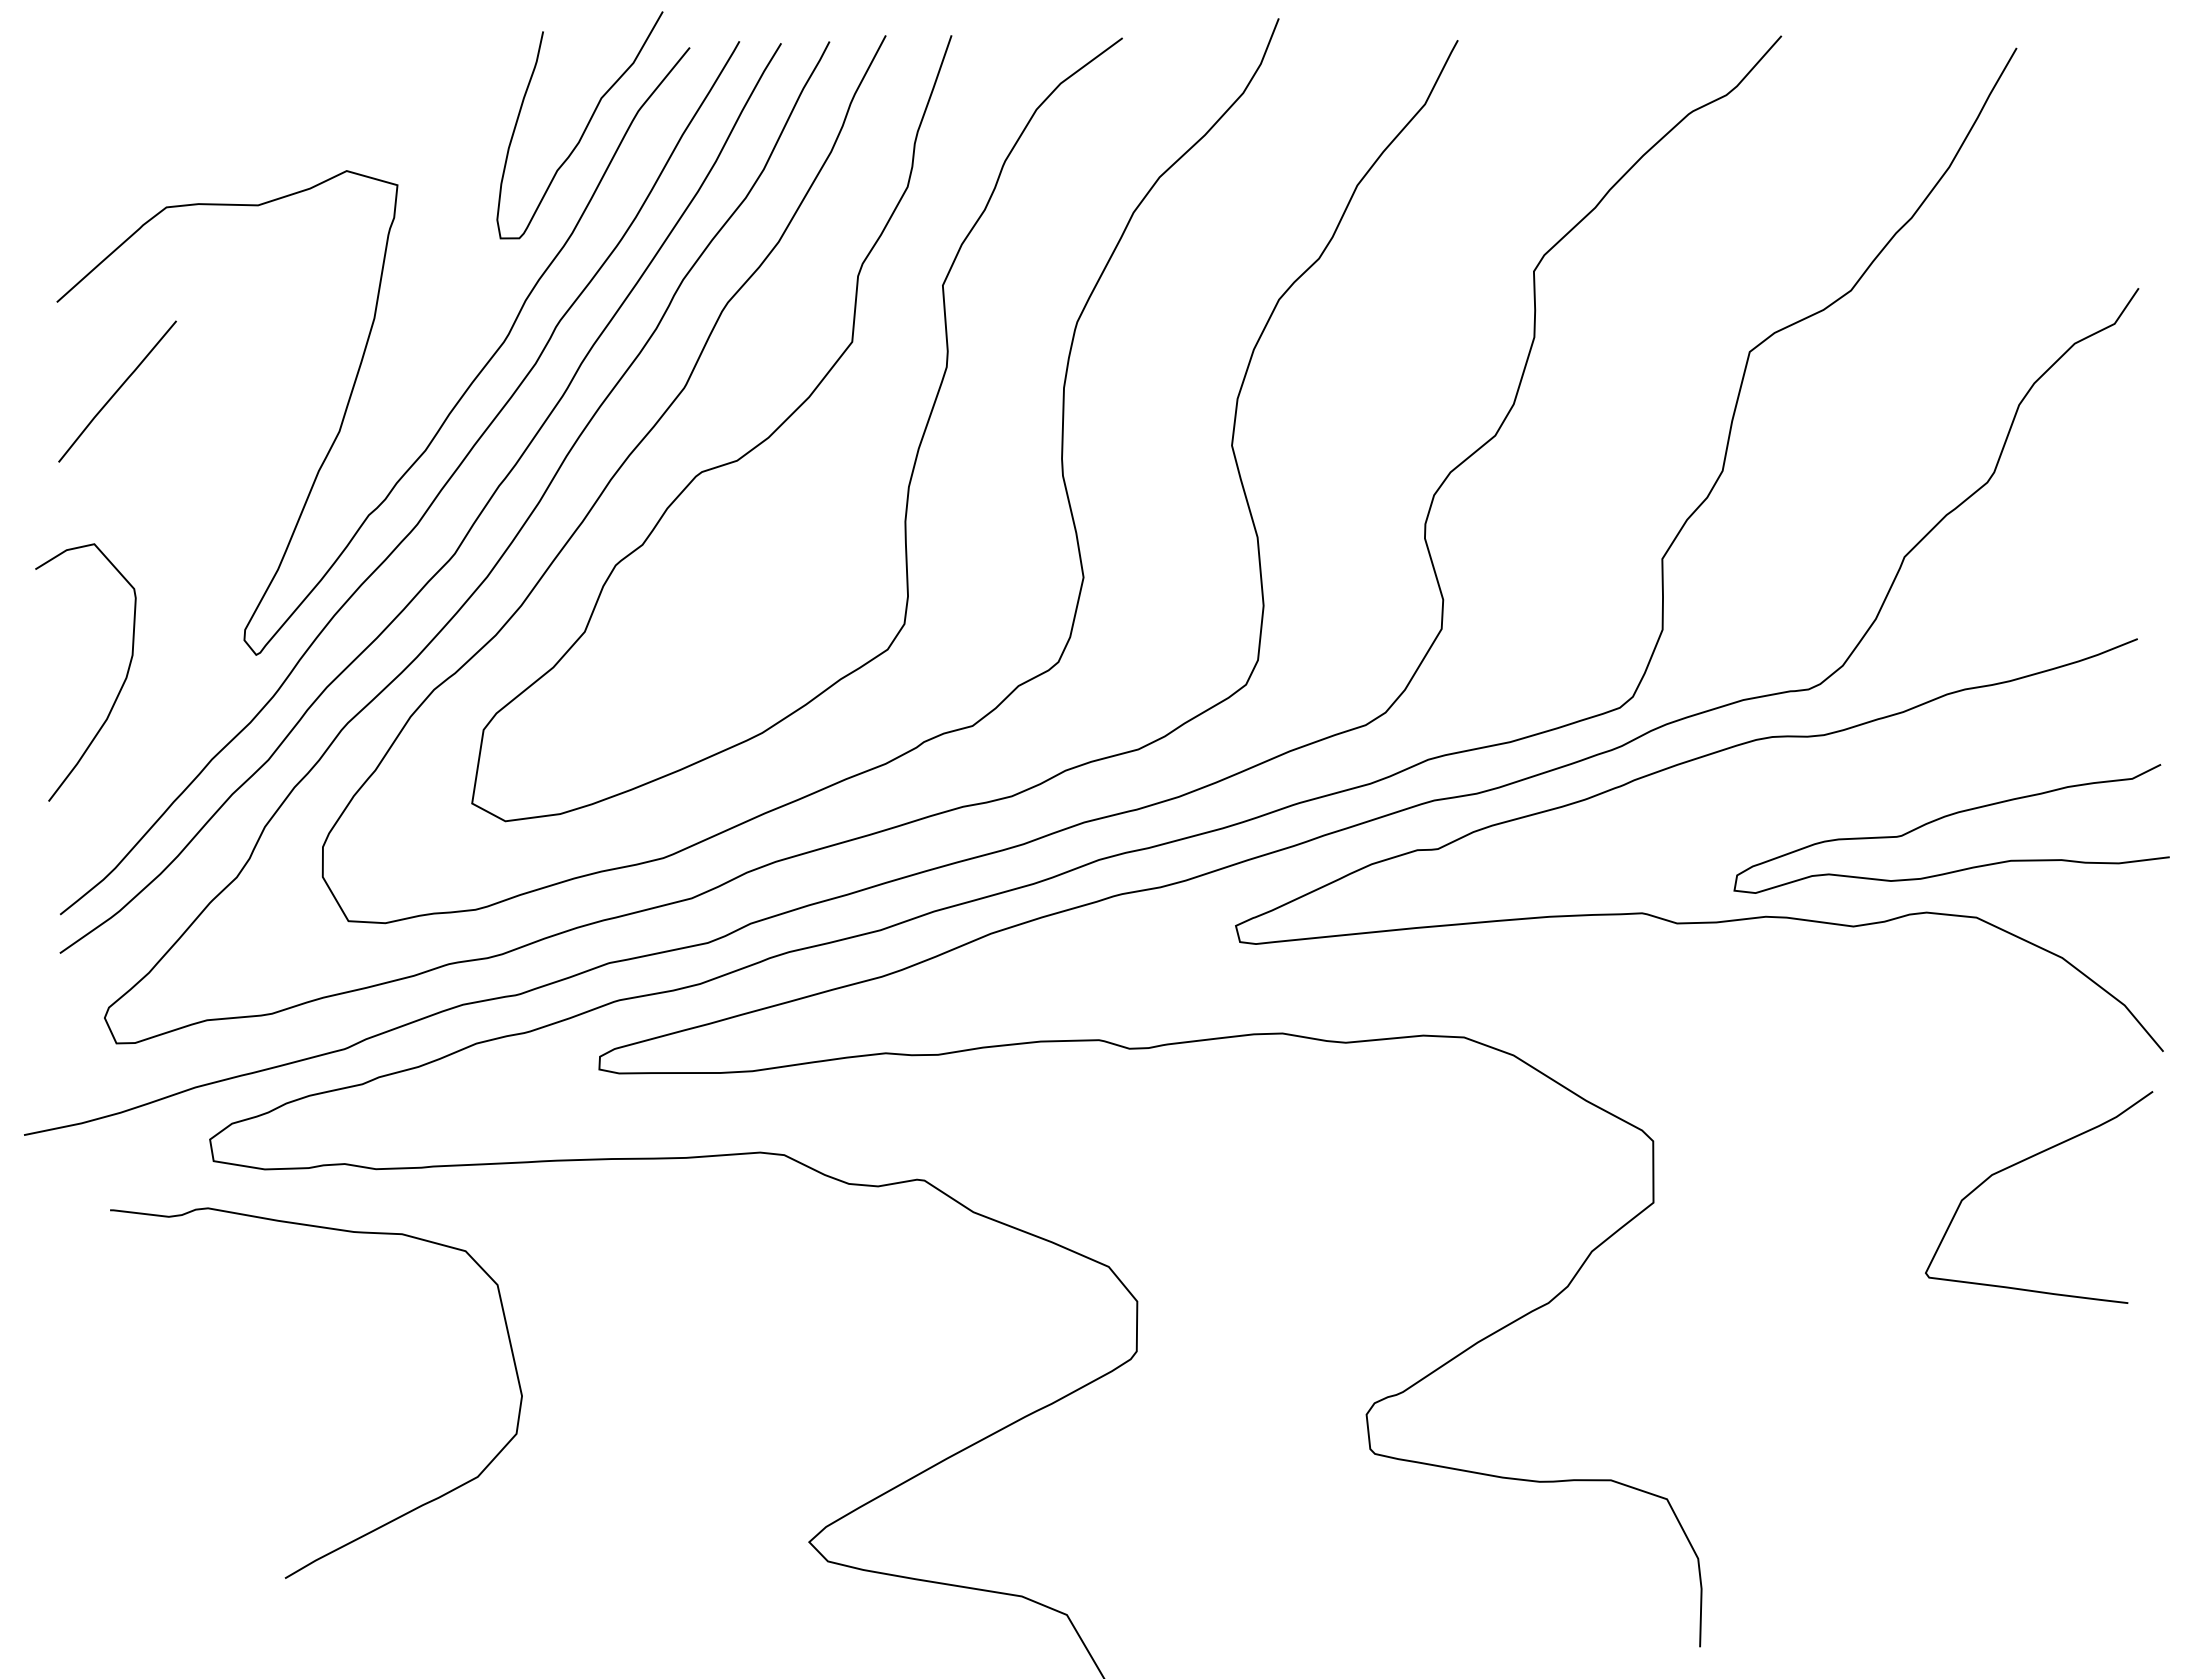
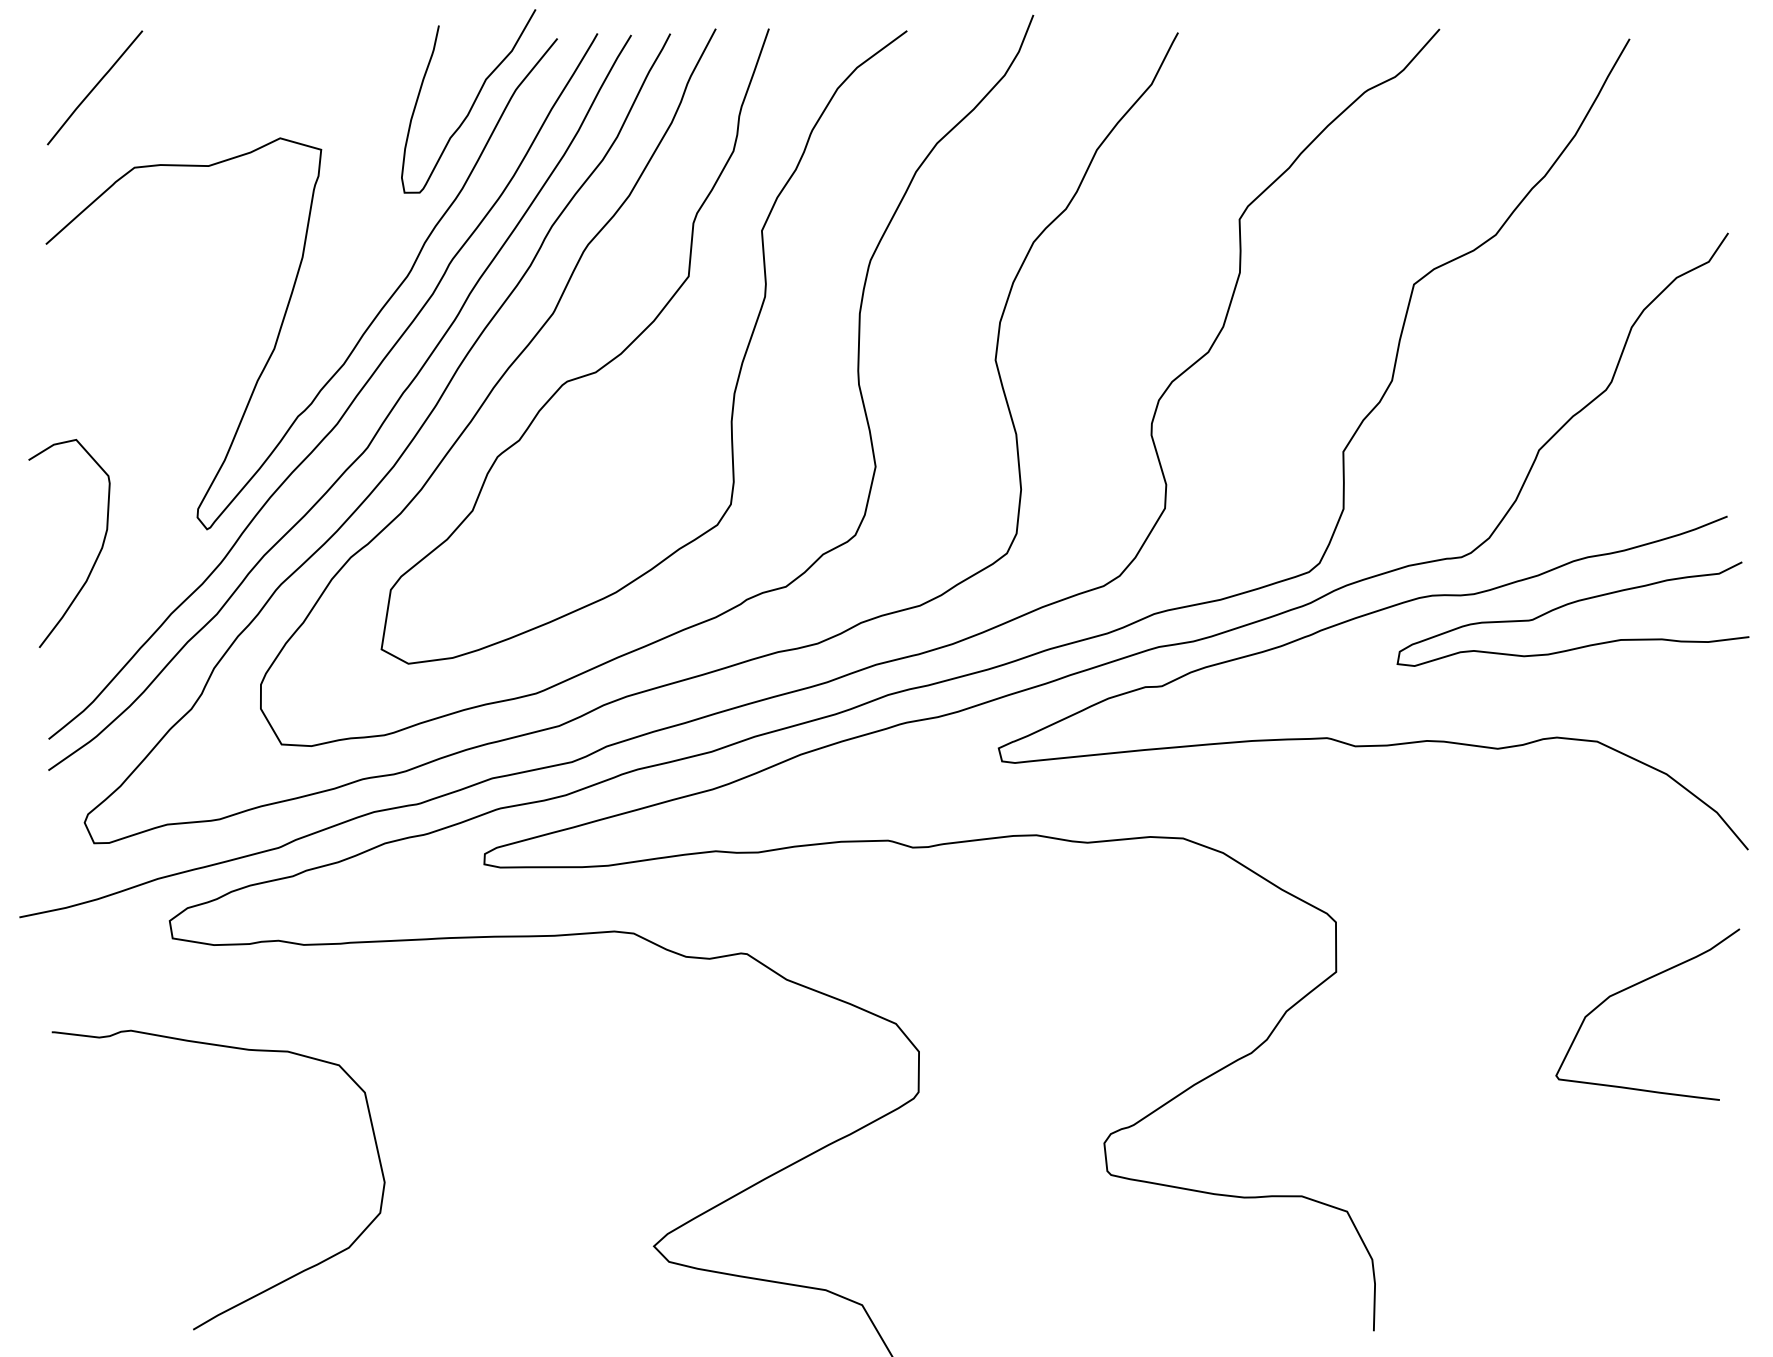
line: (117, 391) -> (94, 87), moved
curve: (1949, 816) -> (1571, 604), moved
curve: (2026, 1160) -> (1637, 984), moved
curve: (390, 1520) -> (278, 1282), moved

